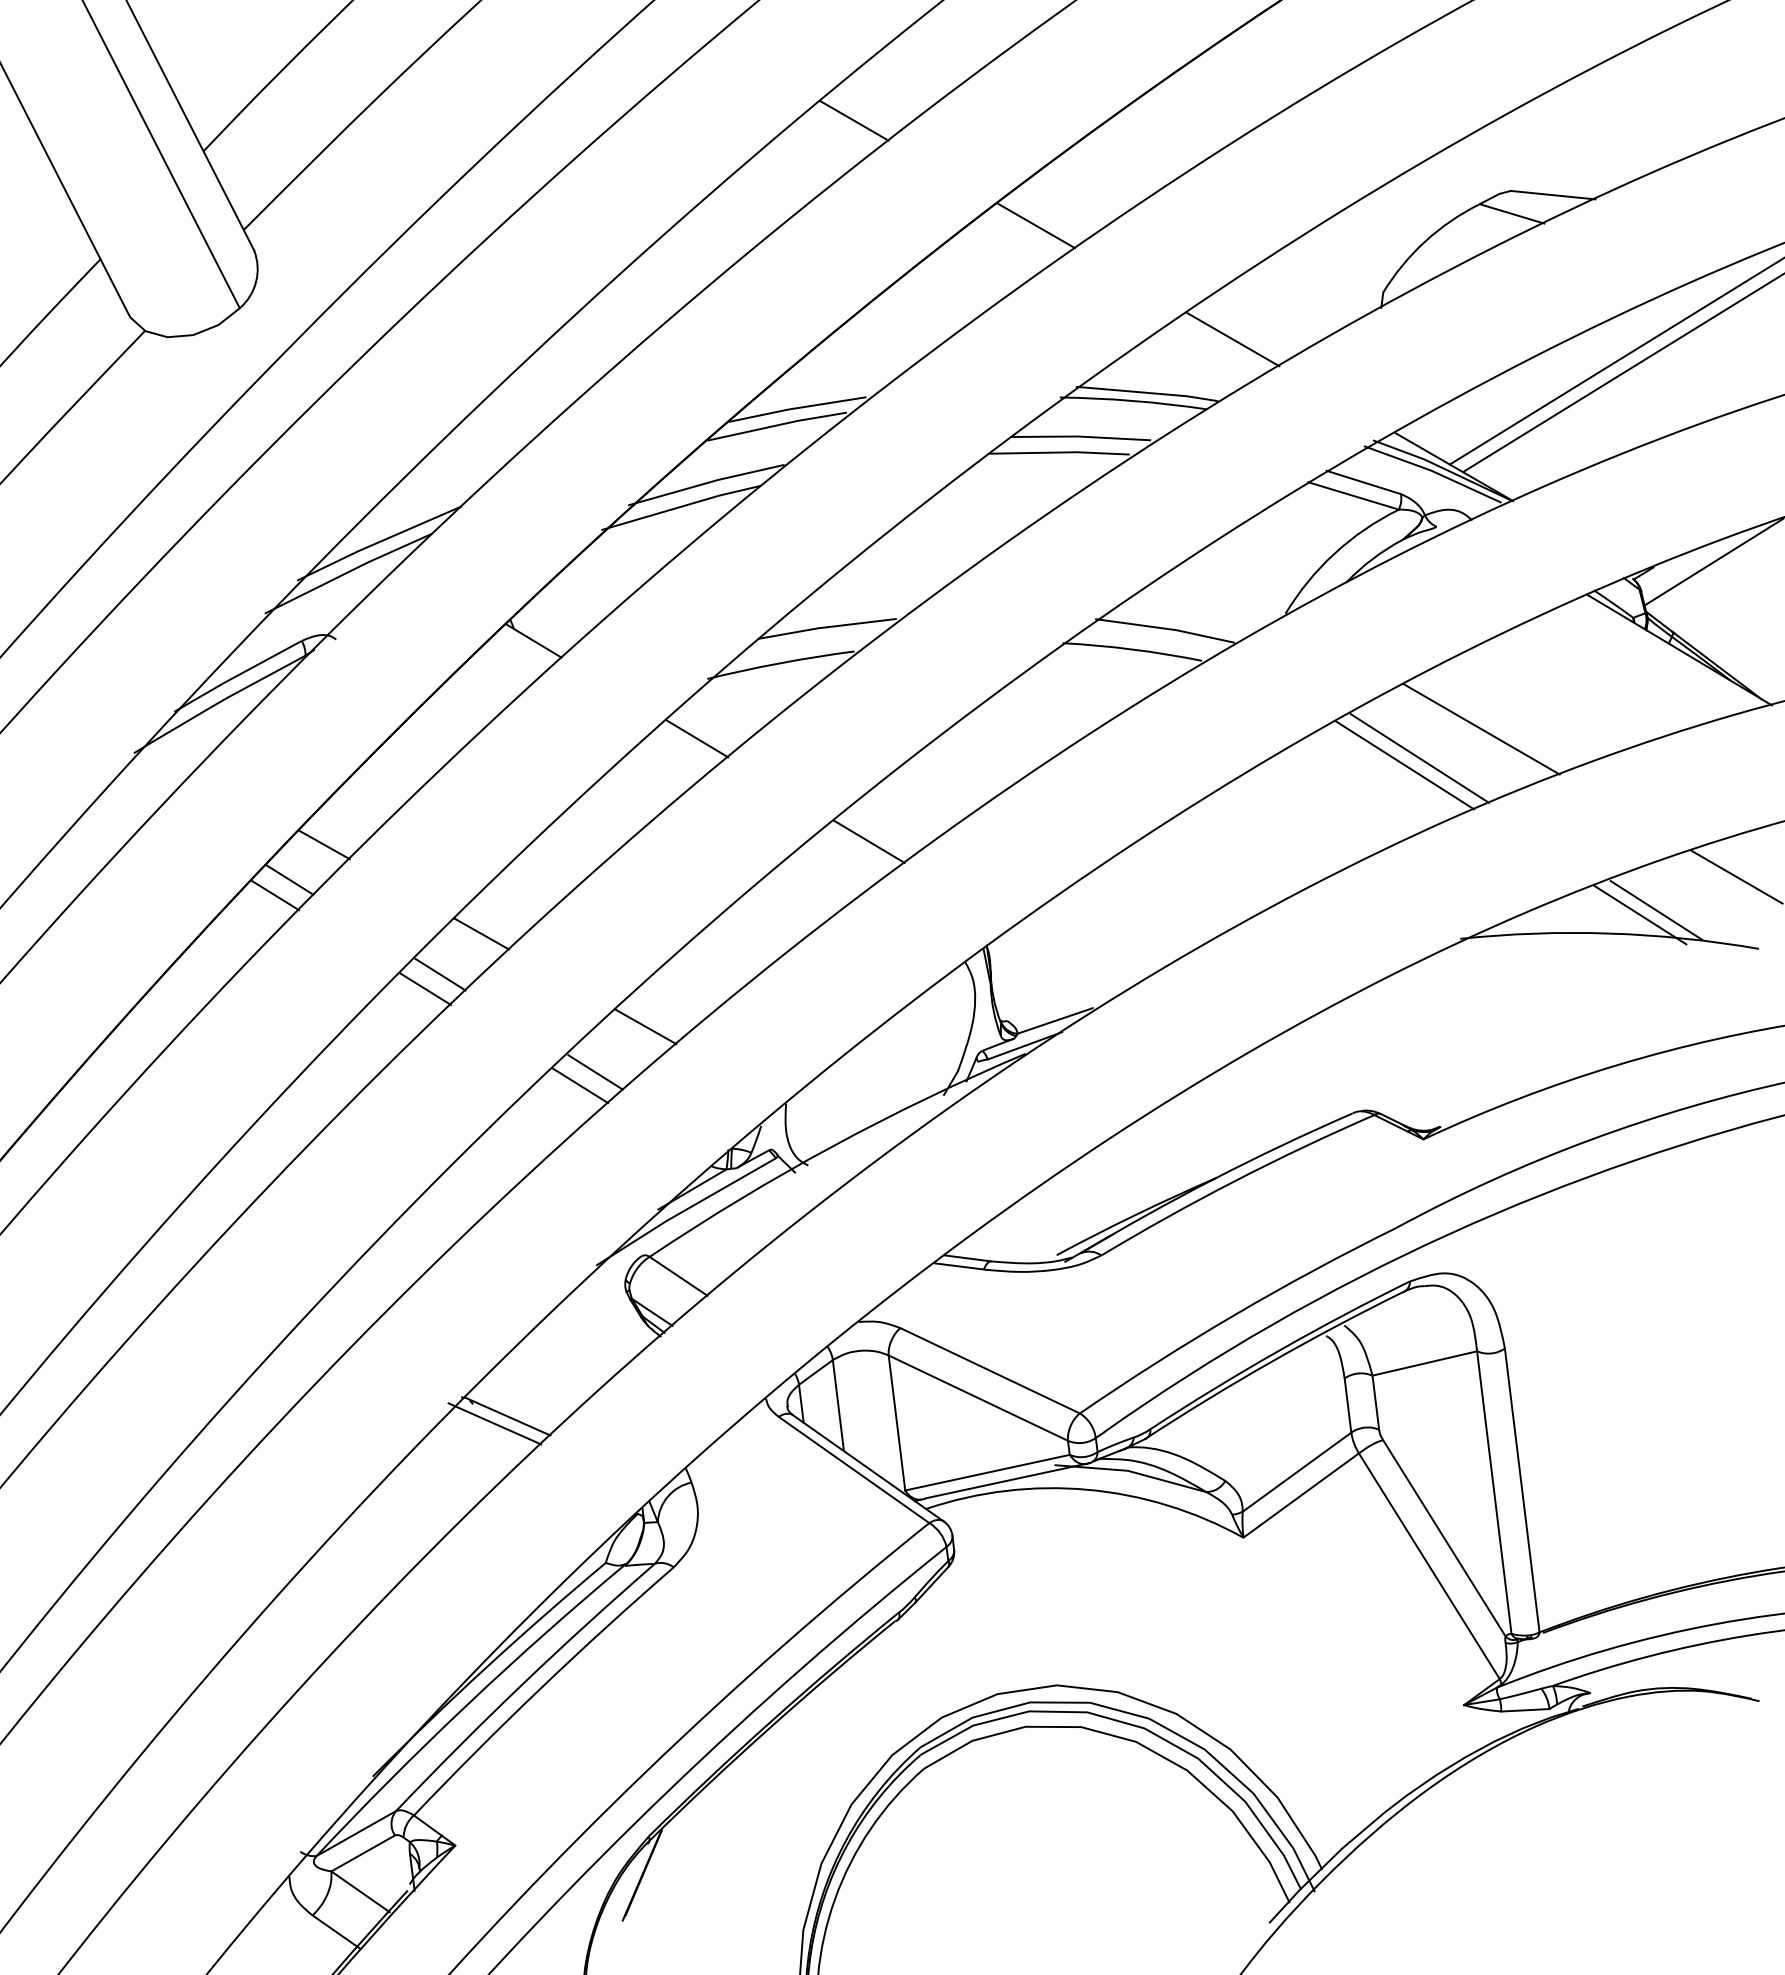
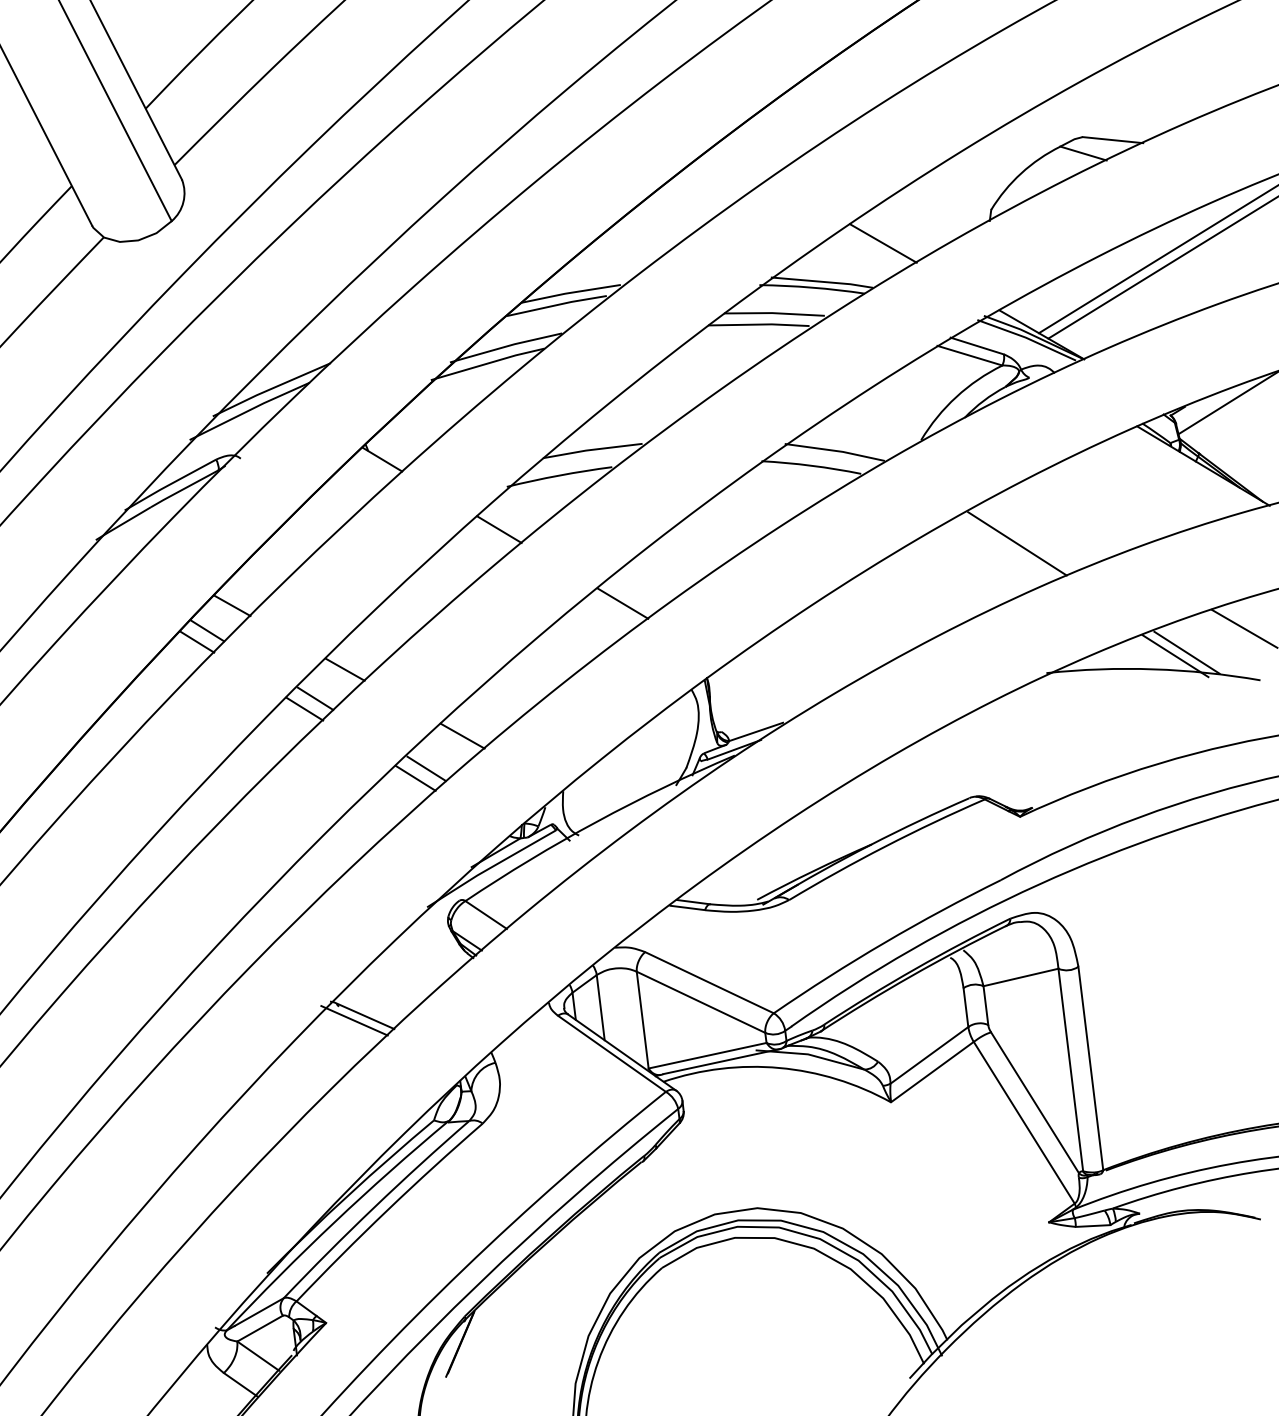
line: (854, 120) -> (612, 86), removed
line: (1035, 225) -> (741, 161), removed
line: (1481, 729) -> (1061, 523), removed
line: (1404, 765) -> (1006, 548), removed

